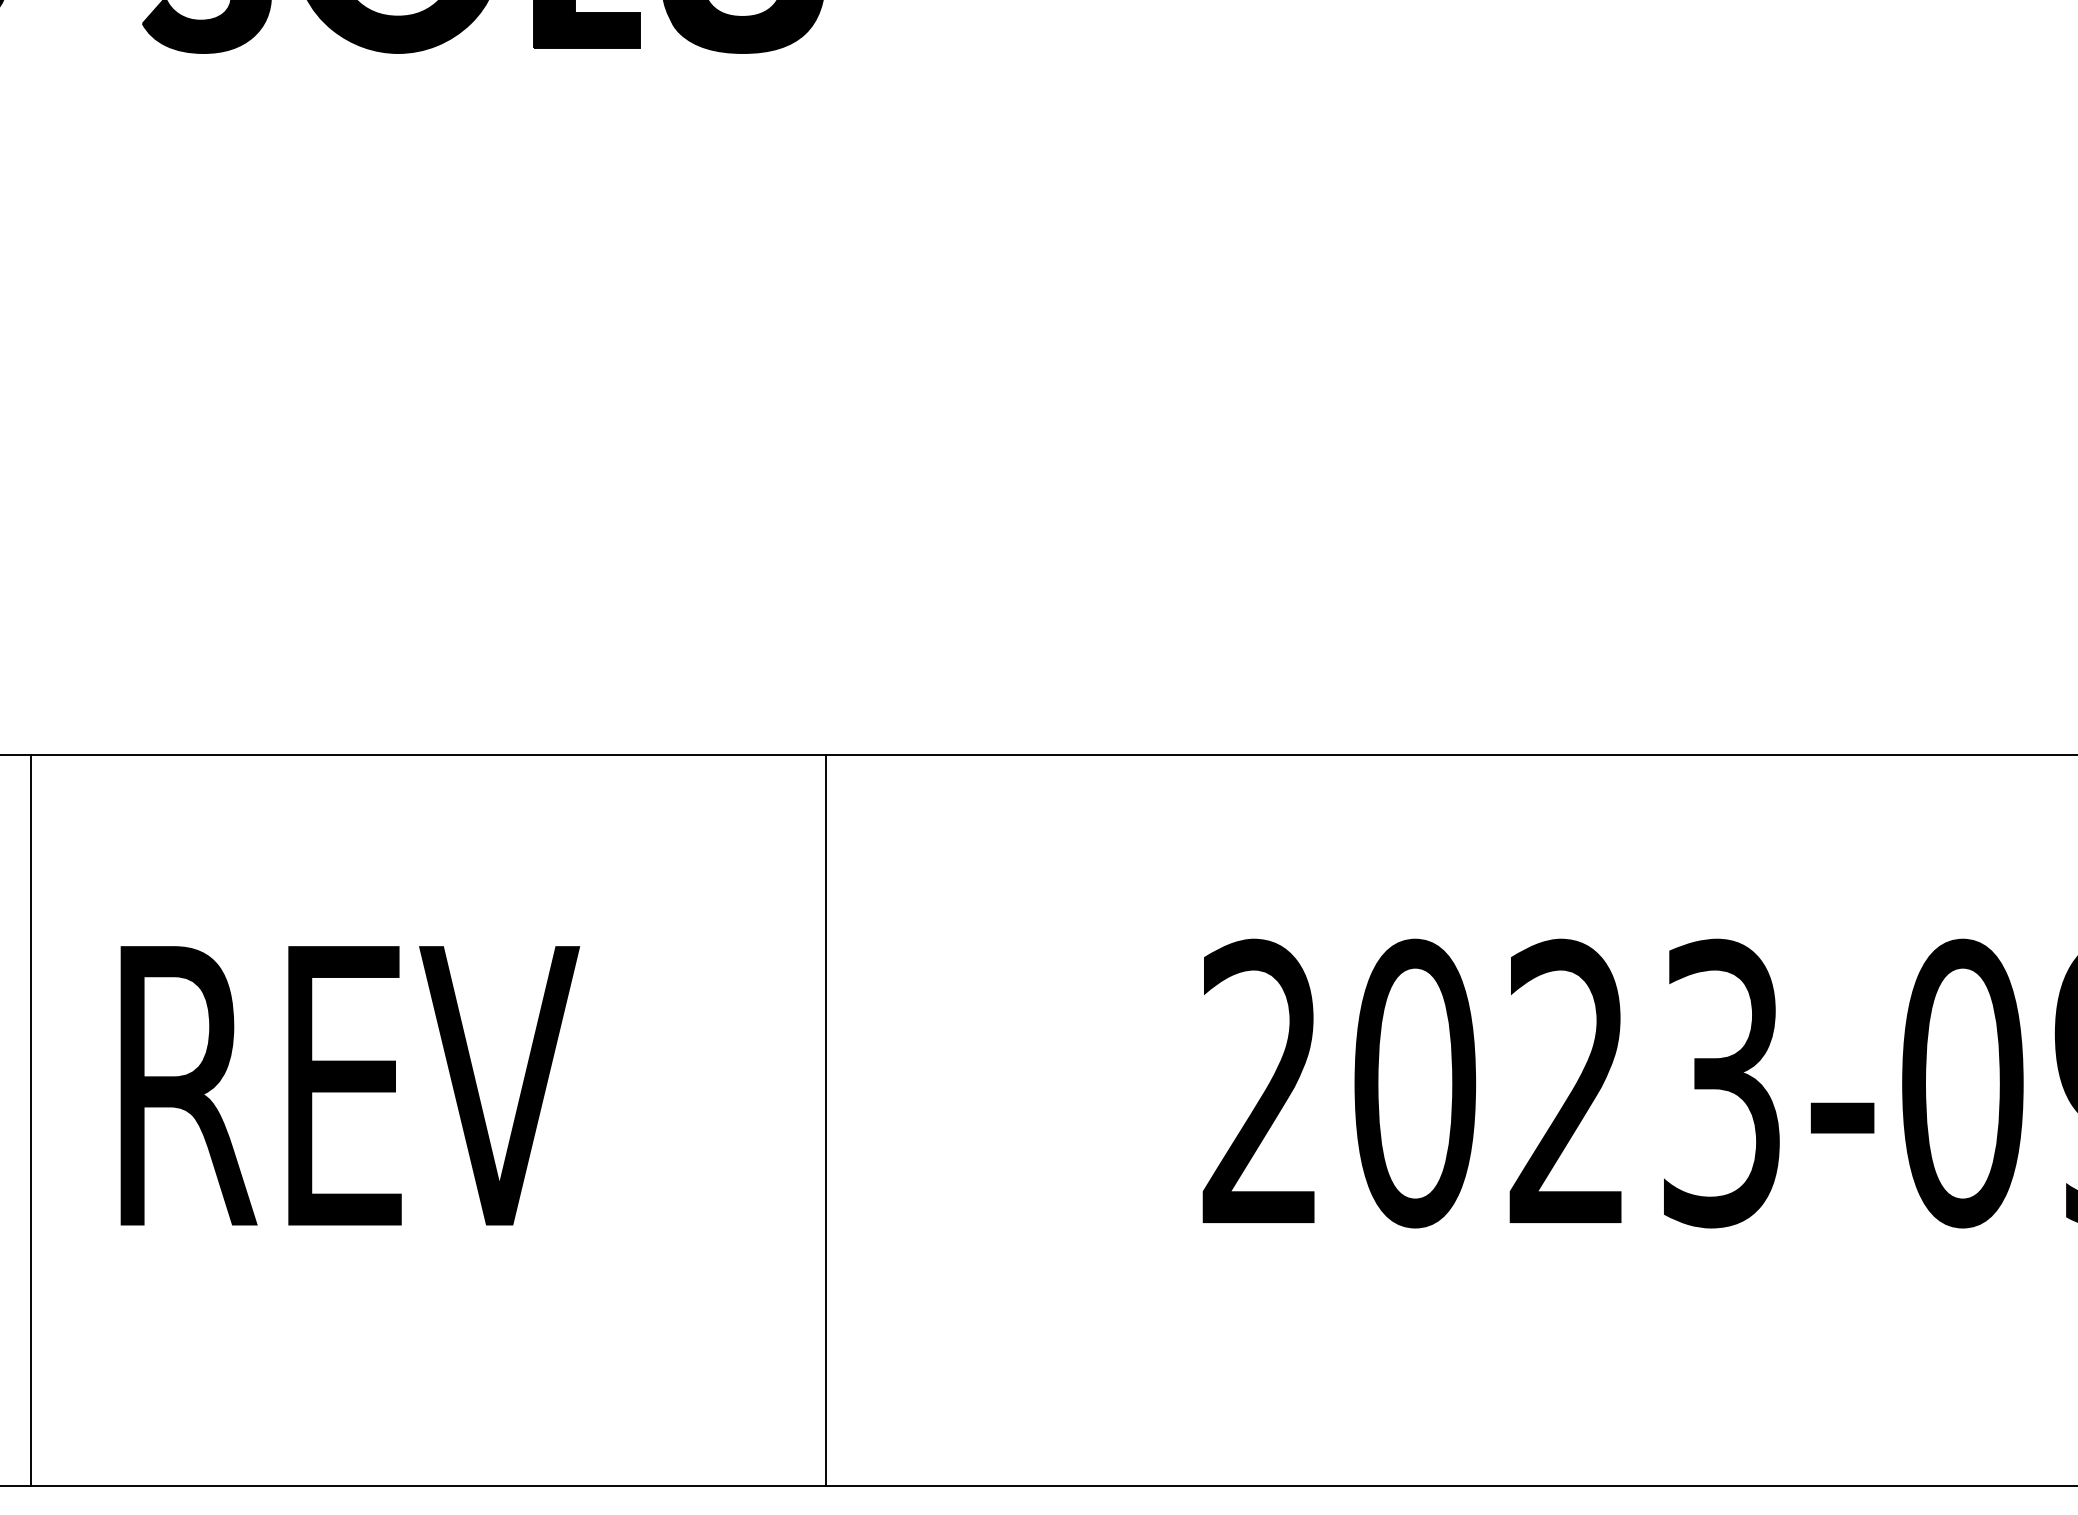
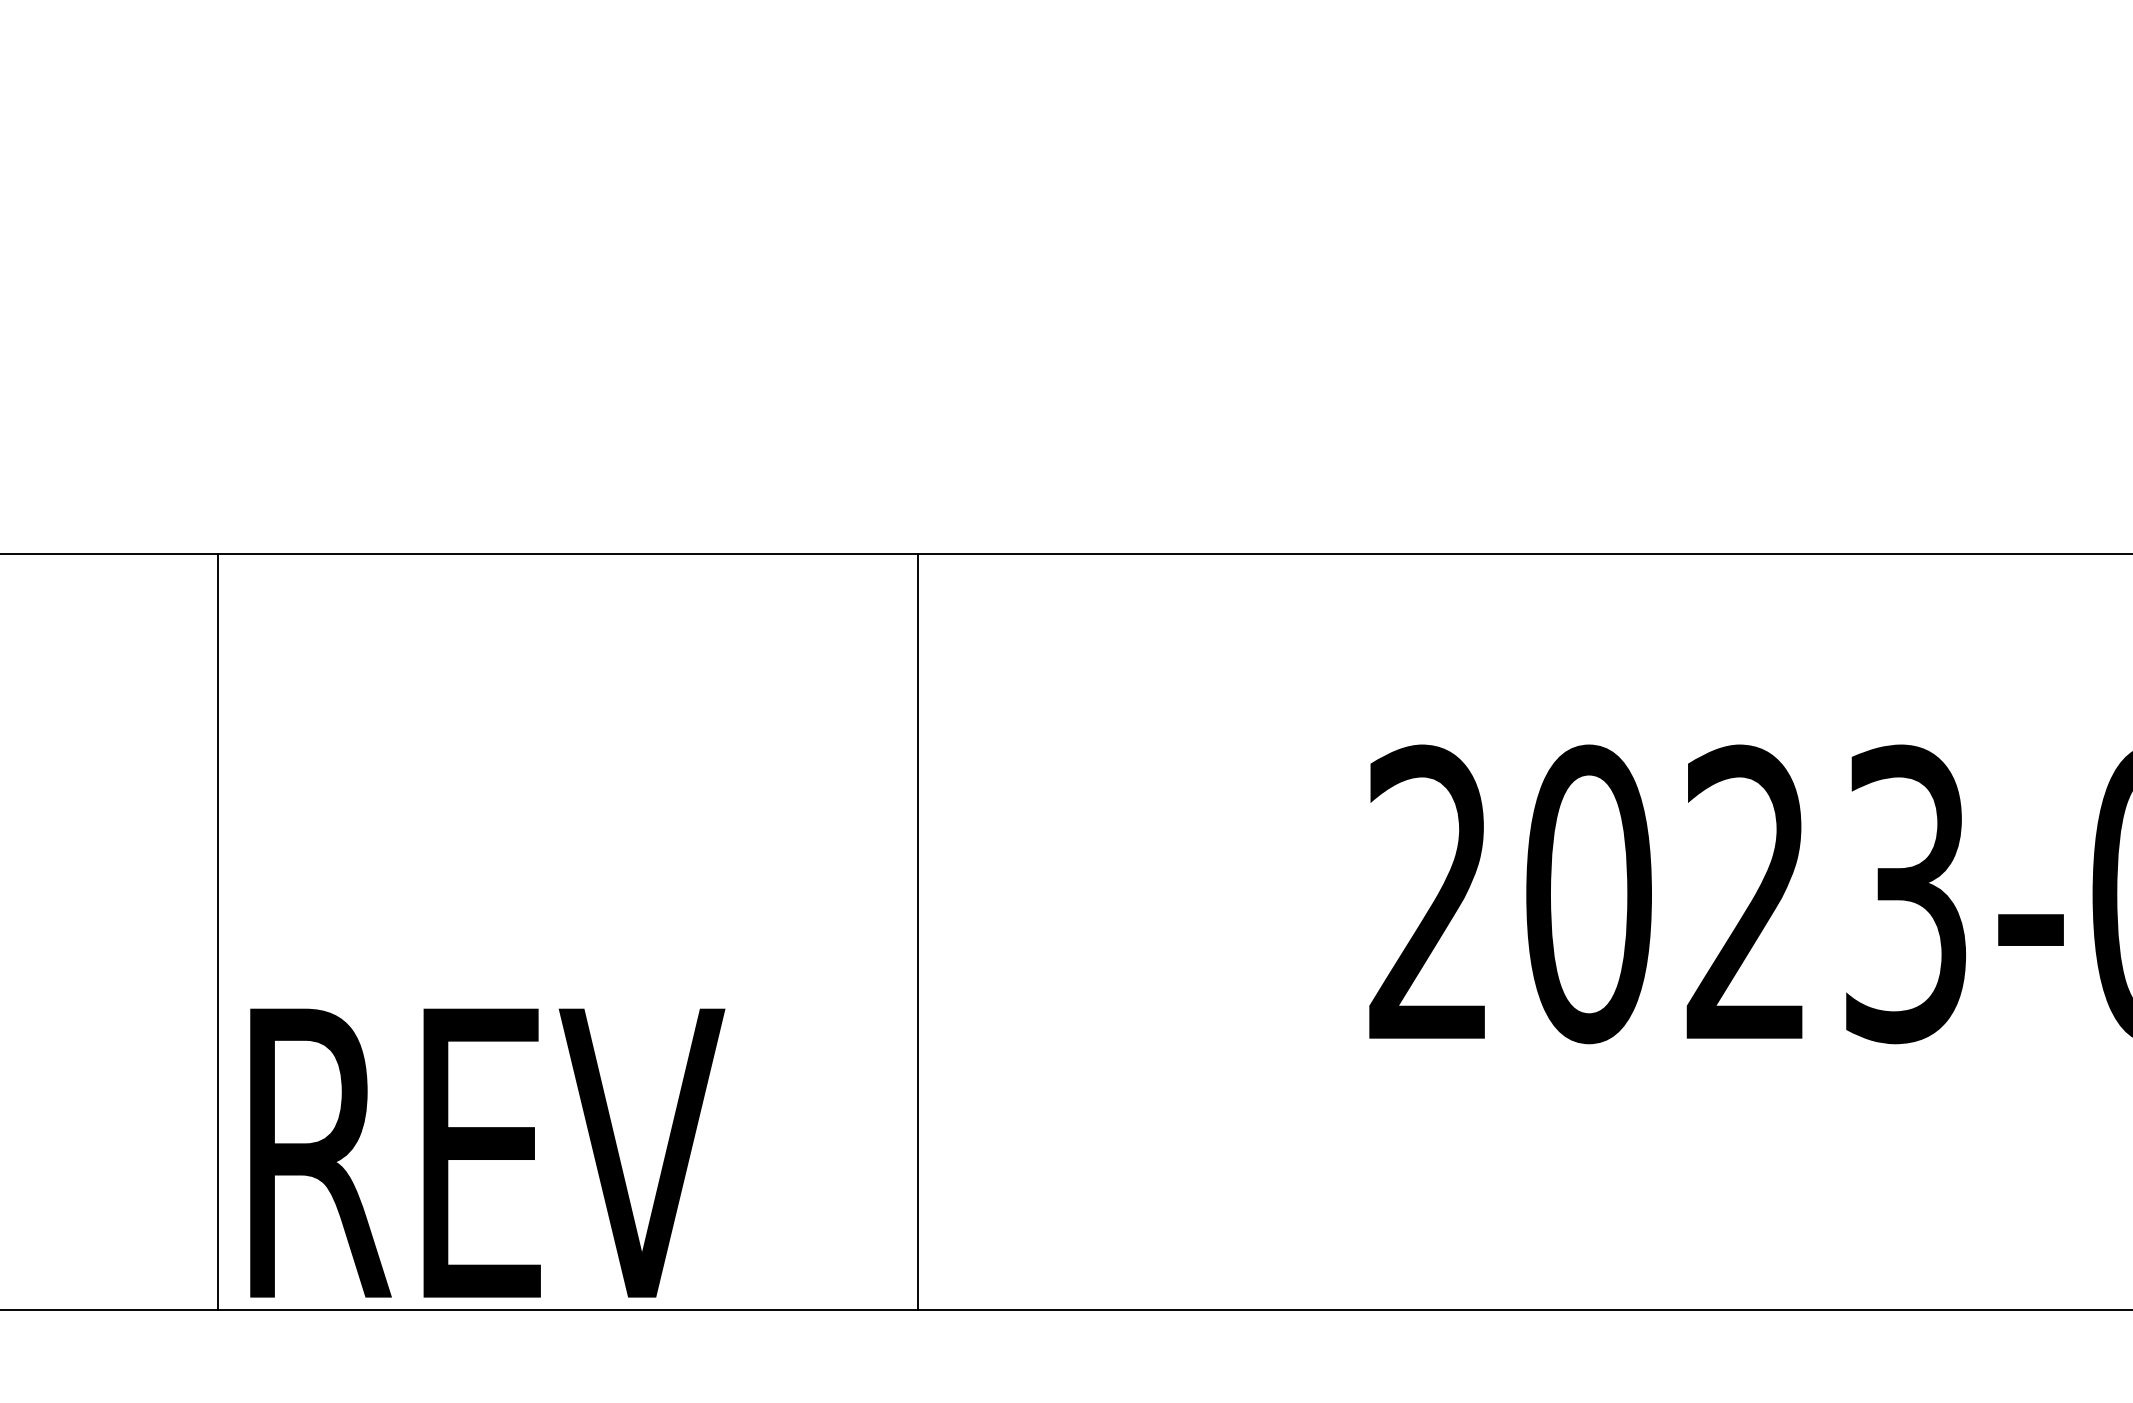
text: (350, 1085) -> (487, 1152), moved
line: (30, 1119) -> (217, 931), moved
line: (825, 1119) -> (918, 931), moved

